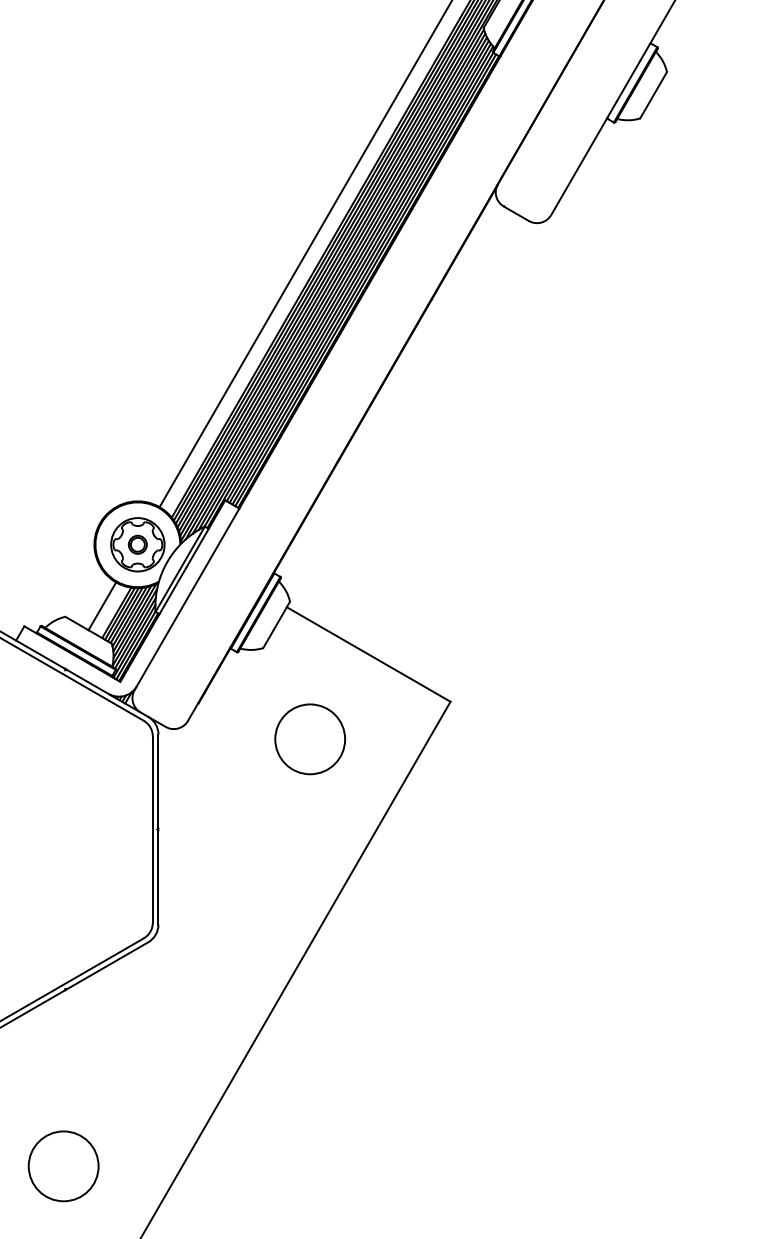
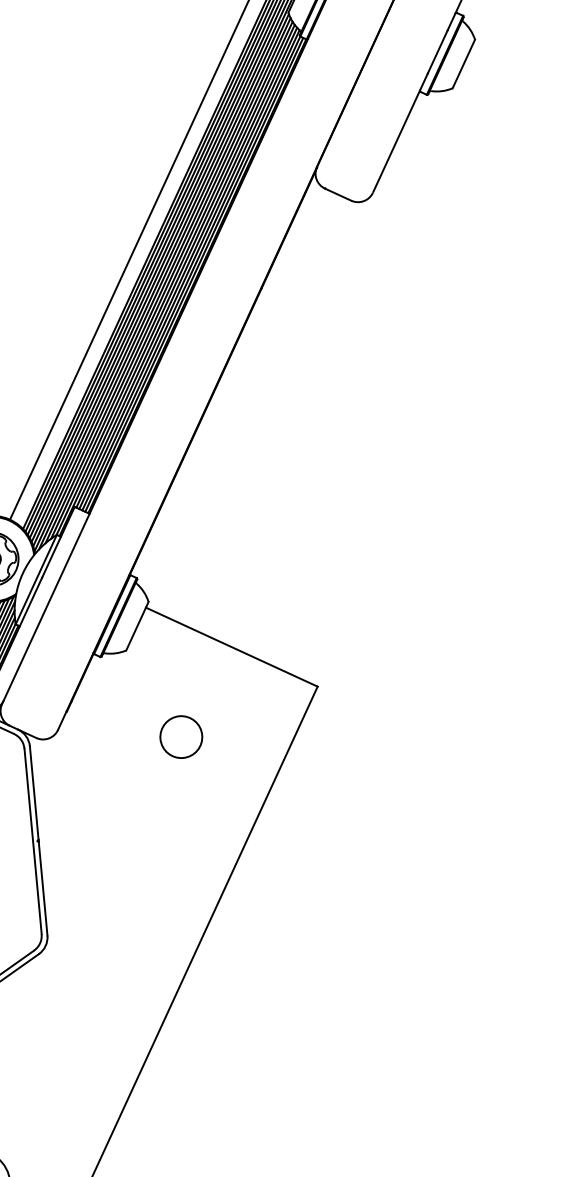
circle: (309, 739) -> (180, 737), size x0.6

